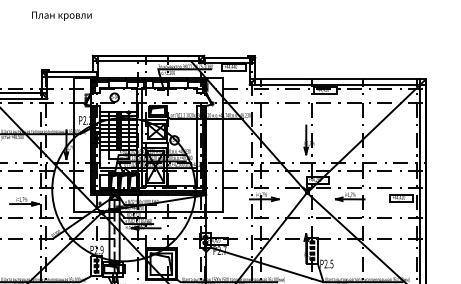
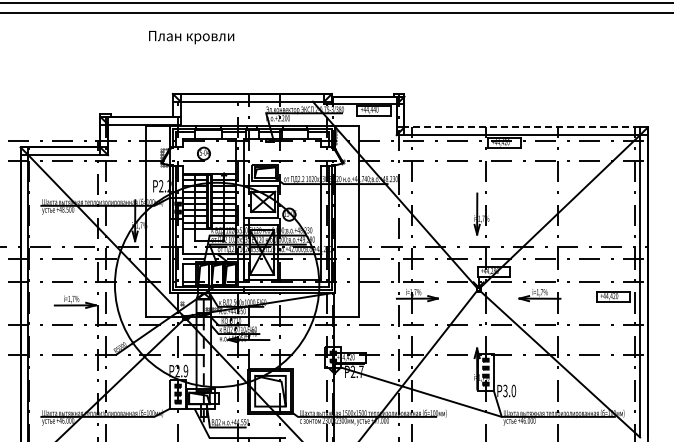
text: (61, 16) -> (191, 37), moved
line: (338, 79) -> (522, 127), solid -> dashed
text: (328, 263) -> (509, 390), 2.5 -> 3.0

